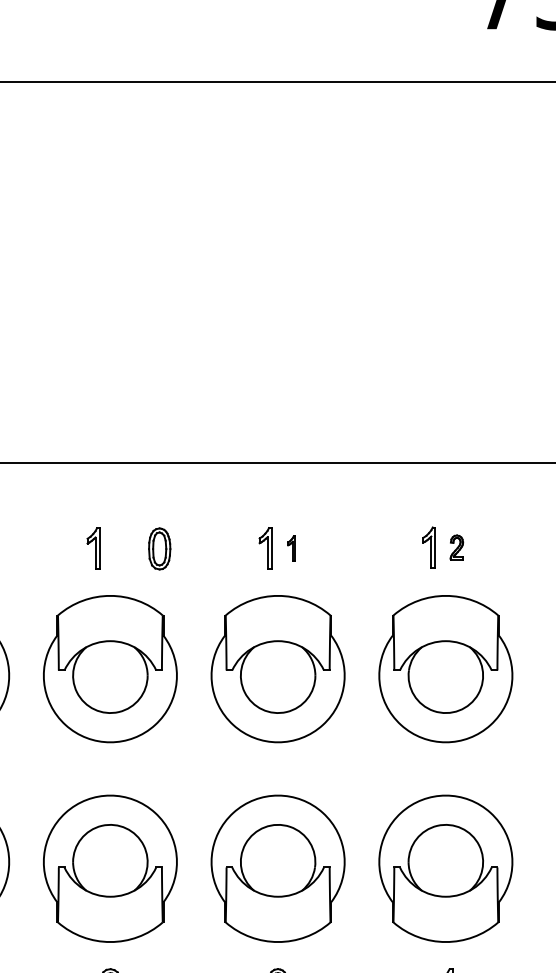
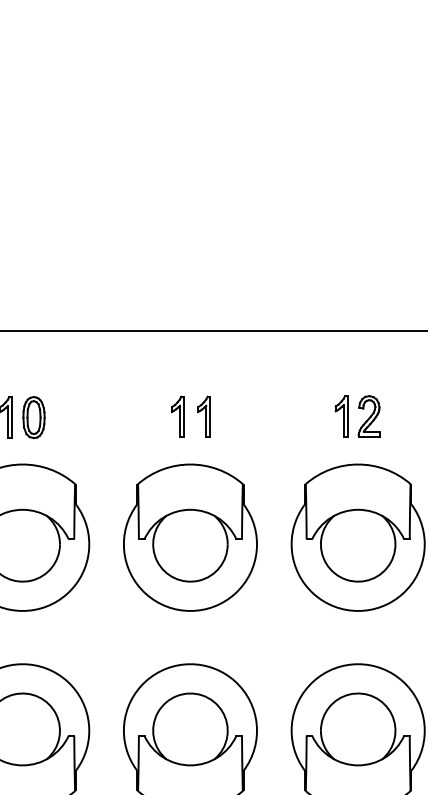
part: (456, 547) -> (368, 416), size x1.67
part: (159, 548) -> (33, 417), moved
part: (291, 548) -> (203, 417), size x1.67

